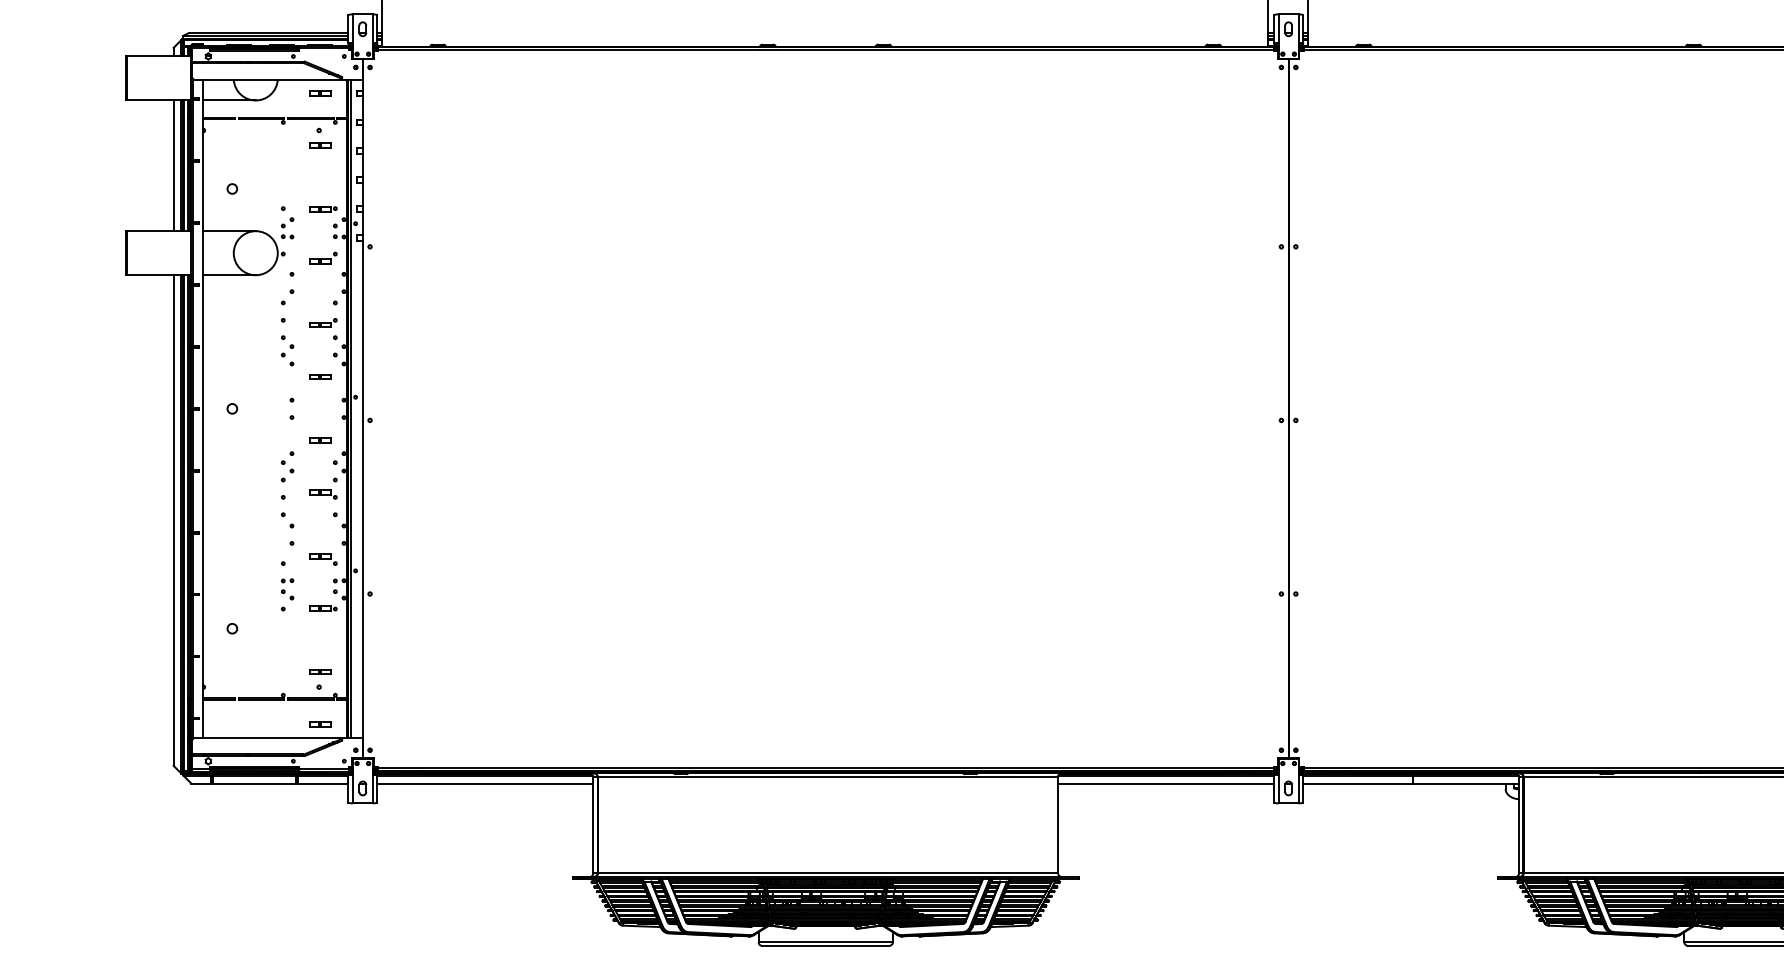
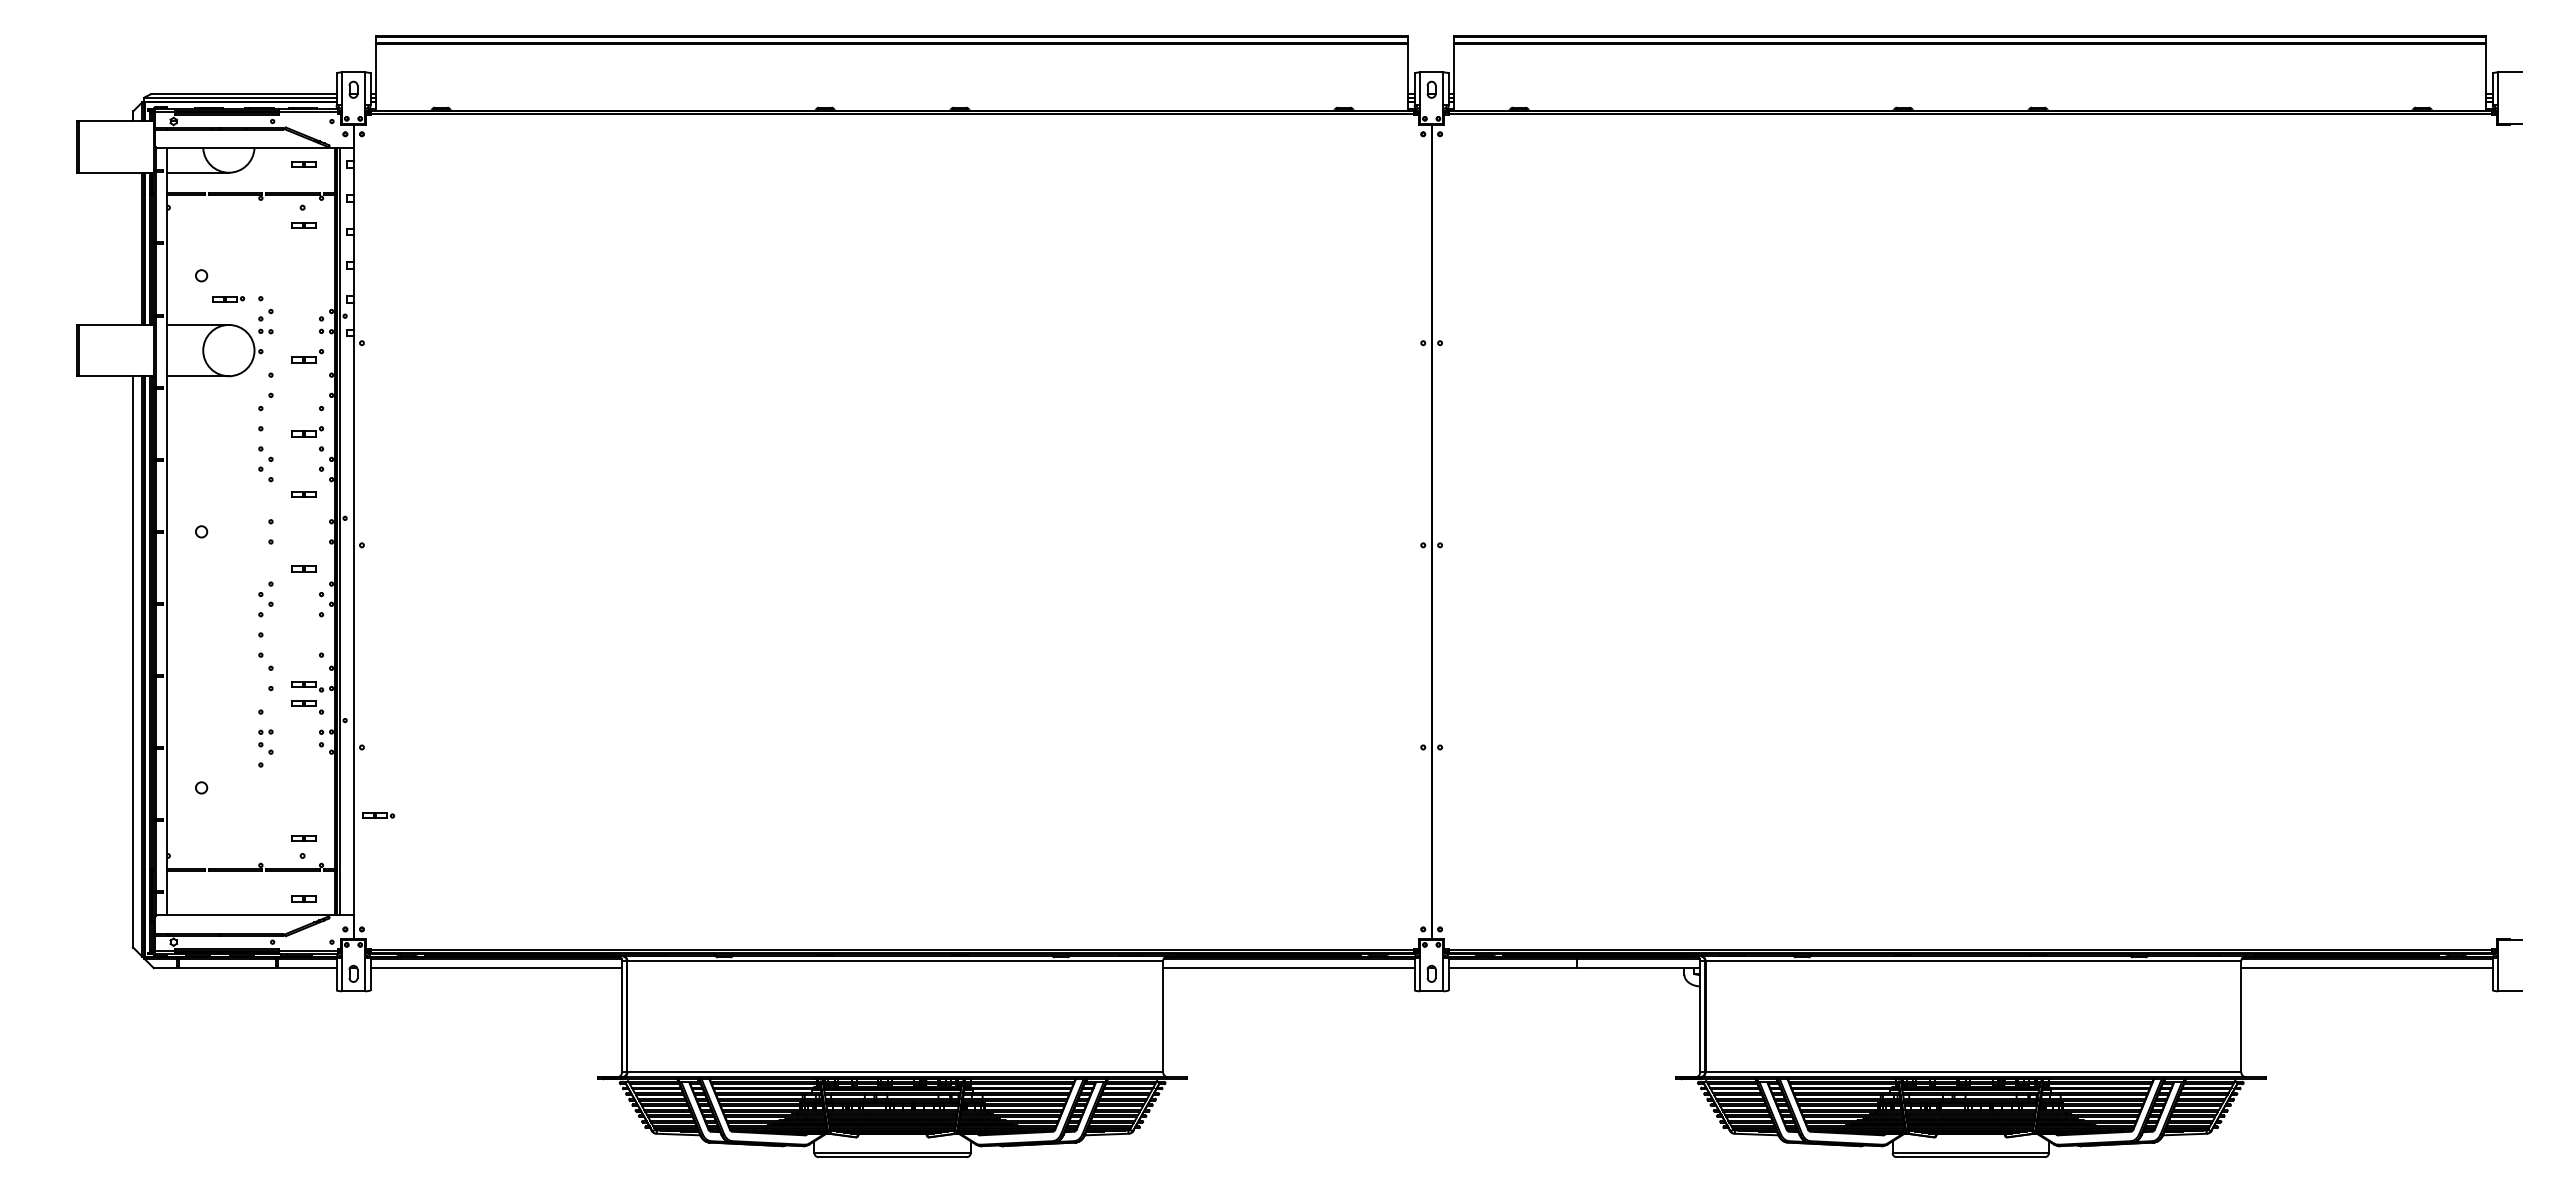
line: (173, 165) -> (133, 248), removed
part: (323, 209) -> (228, 299), moved
part: (323, 494) -> (307, 686), moved
part: (323, 608) -> (378, 815), moved

